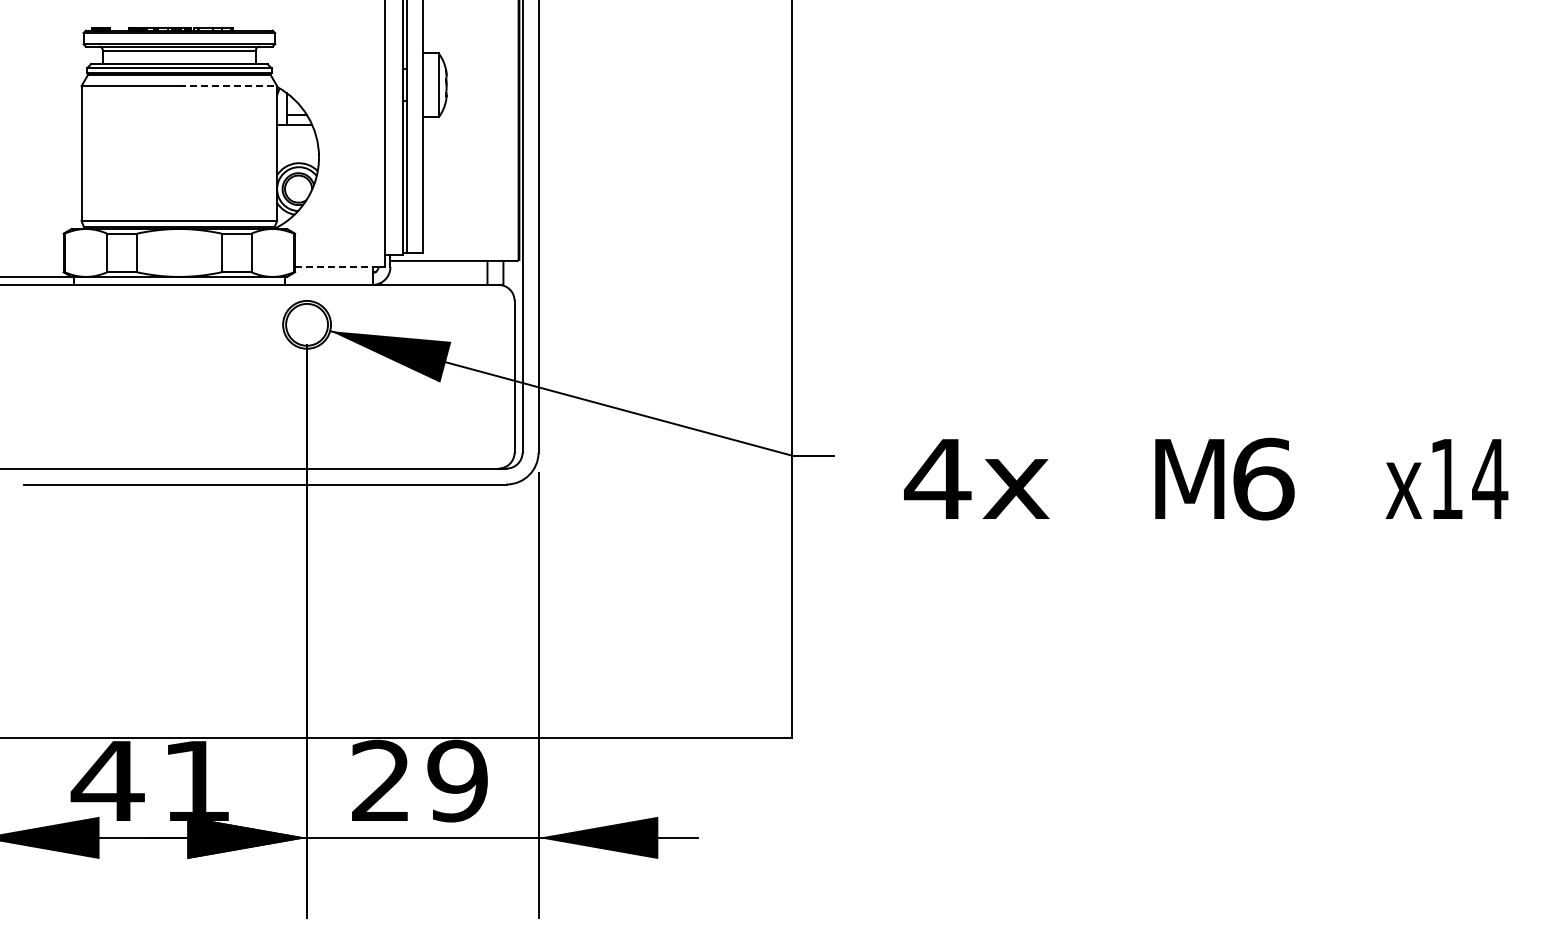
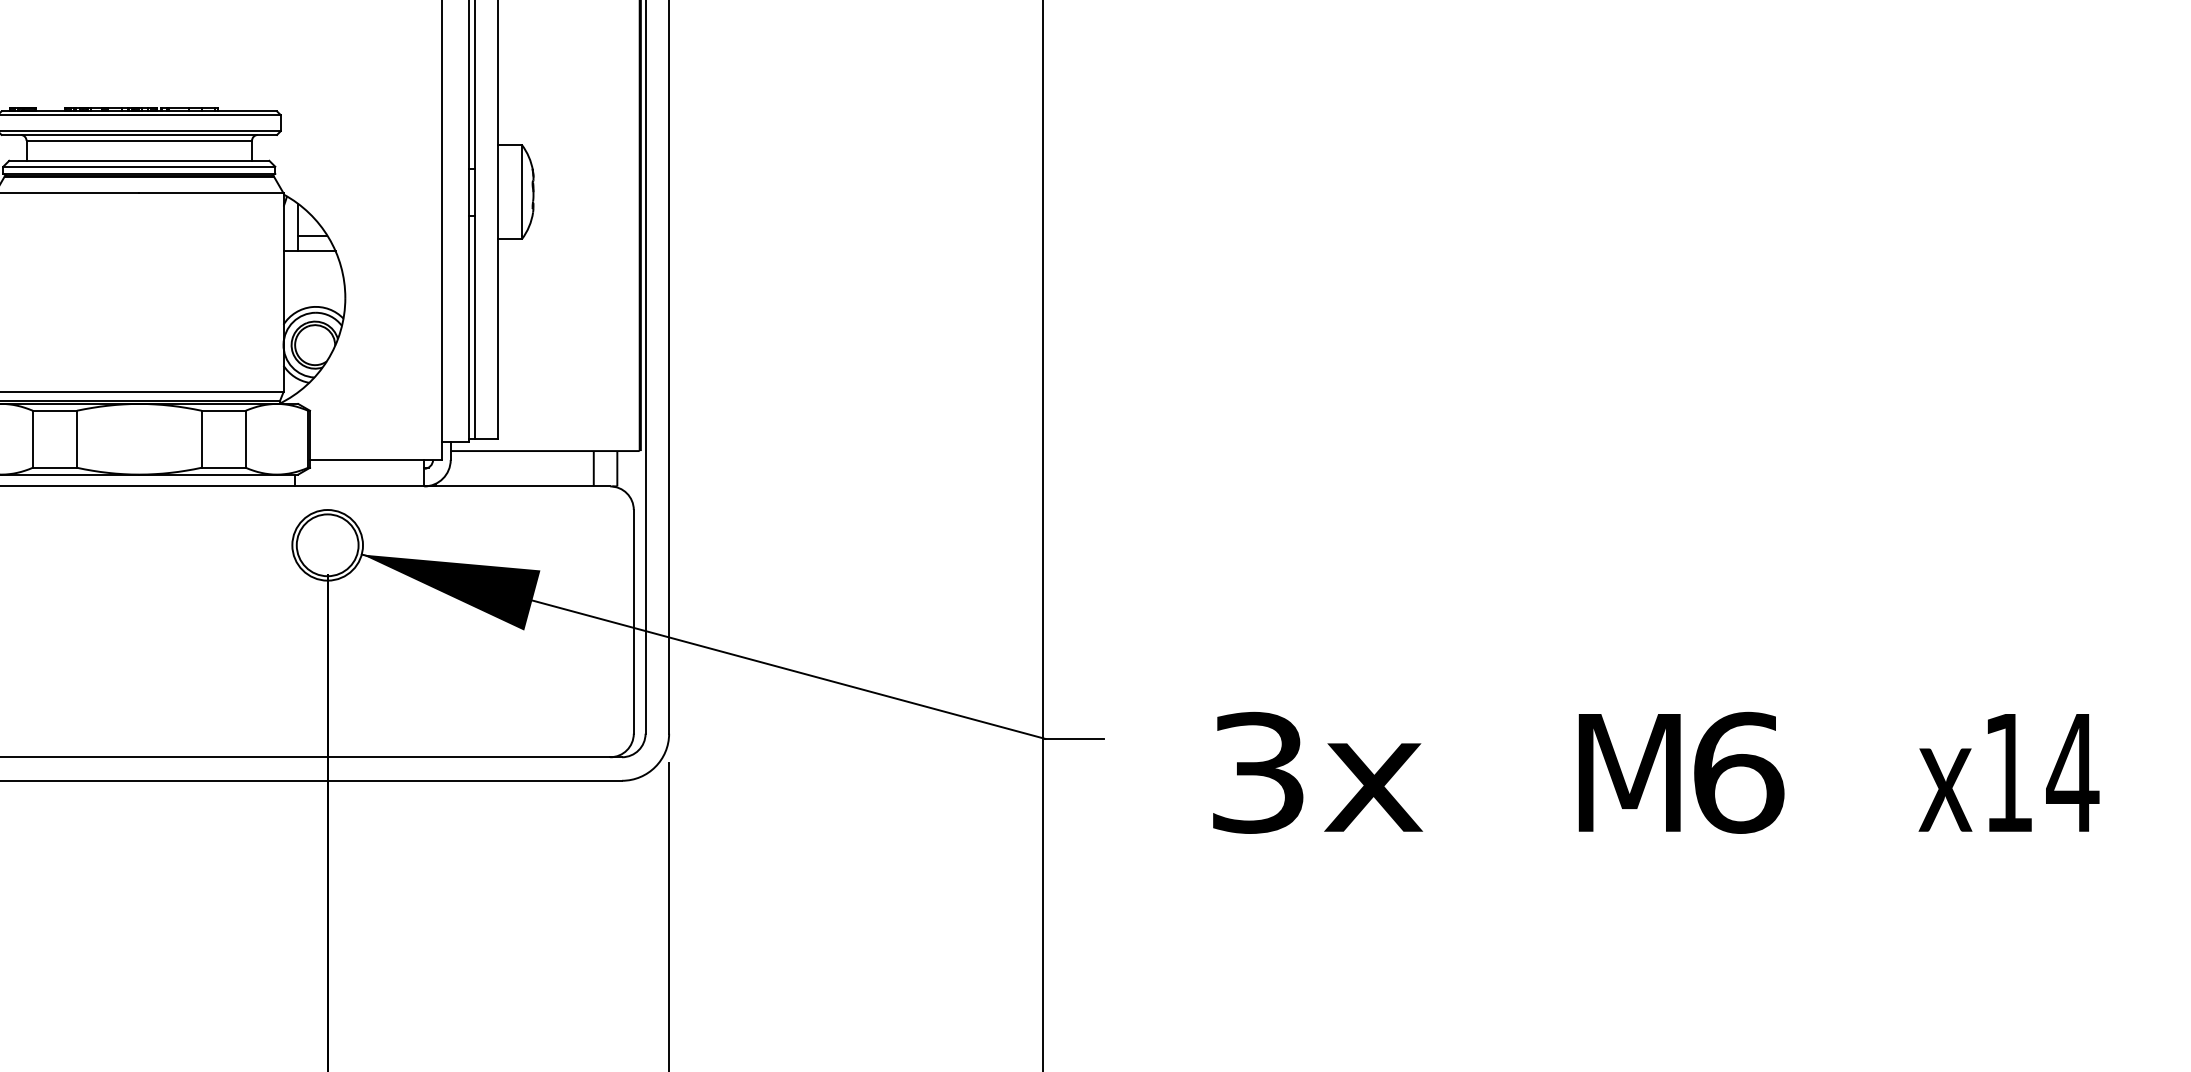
line: (228, 86) -> (211, 193), dashed -> solid
line: (333, 266) -> (366, 459), dashed -> solid
text: (937, 478) -> (1257, 771), 4x -> 3x

